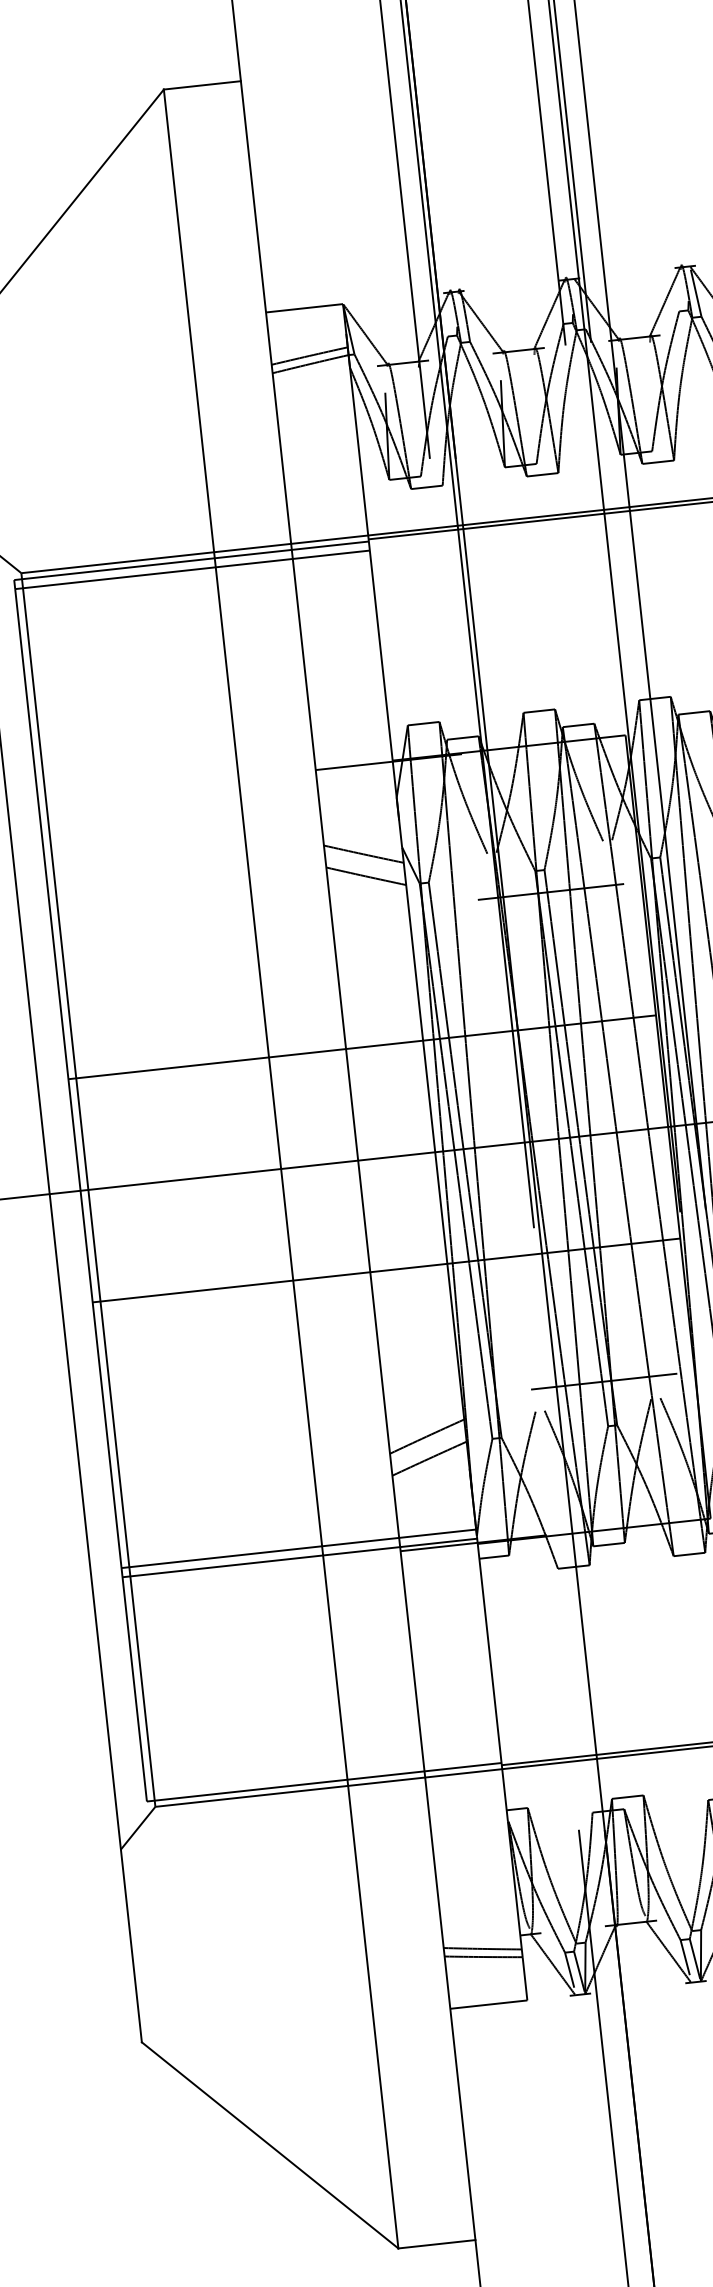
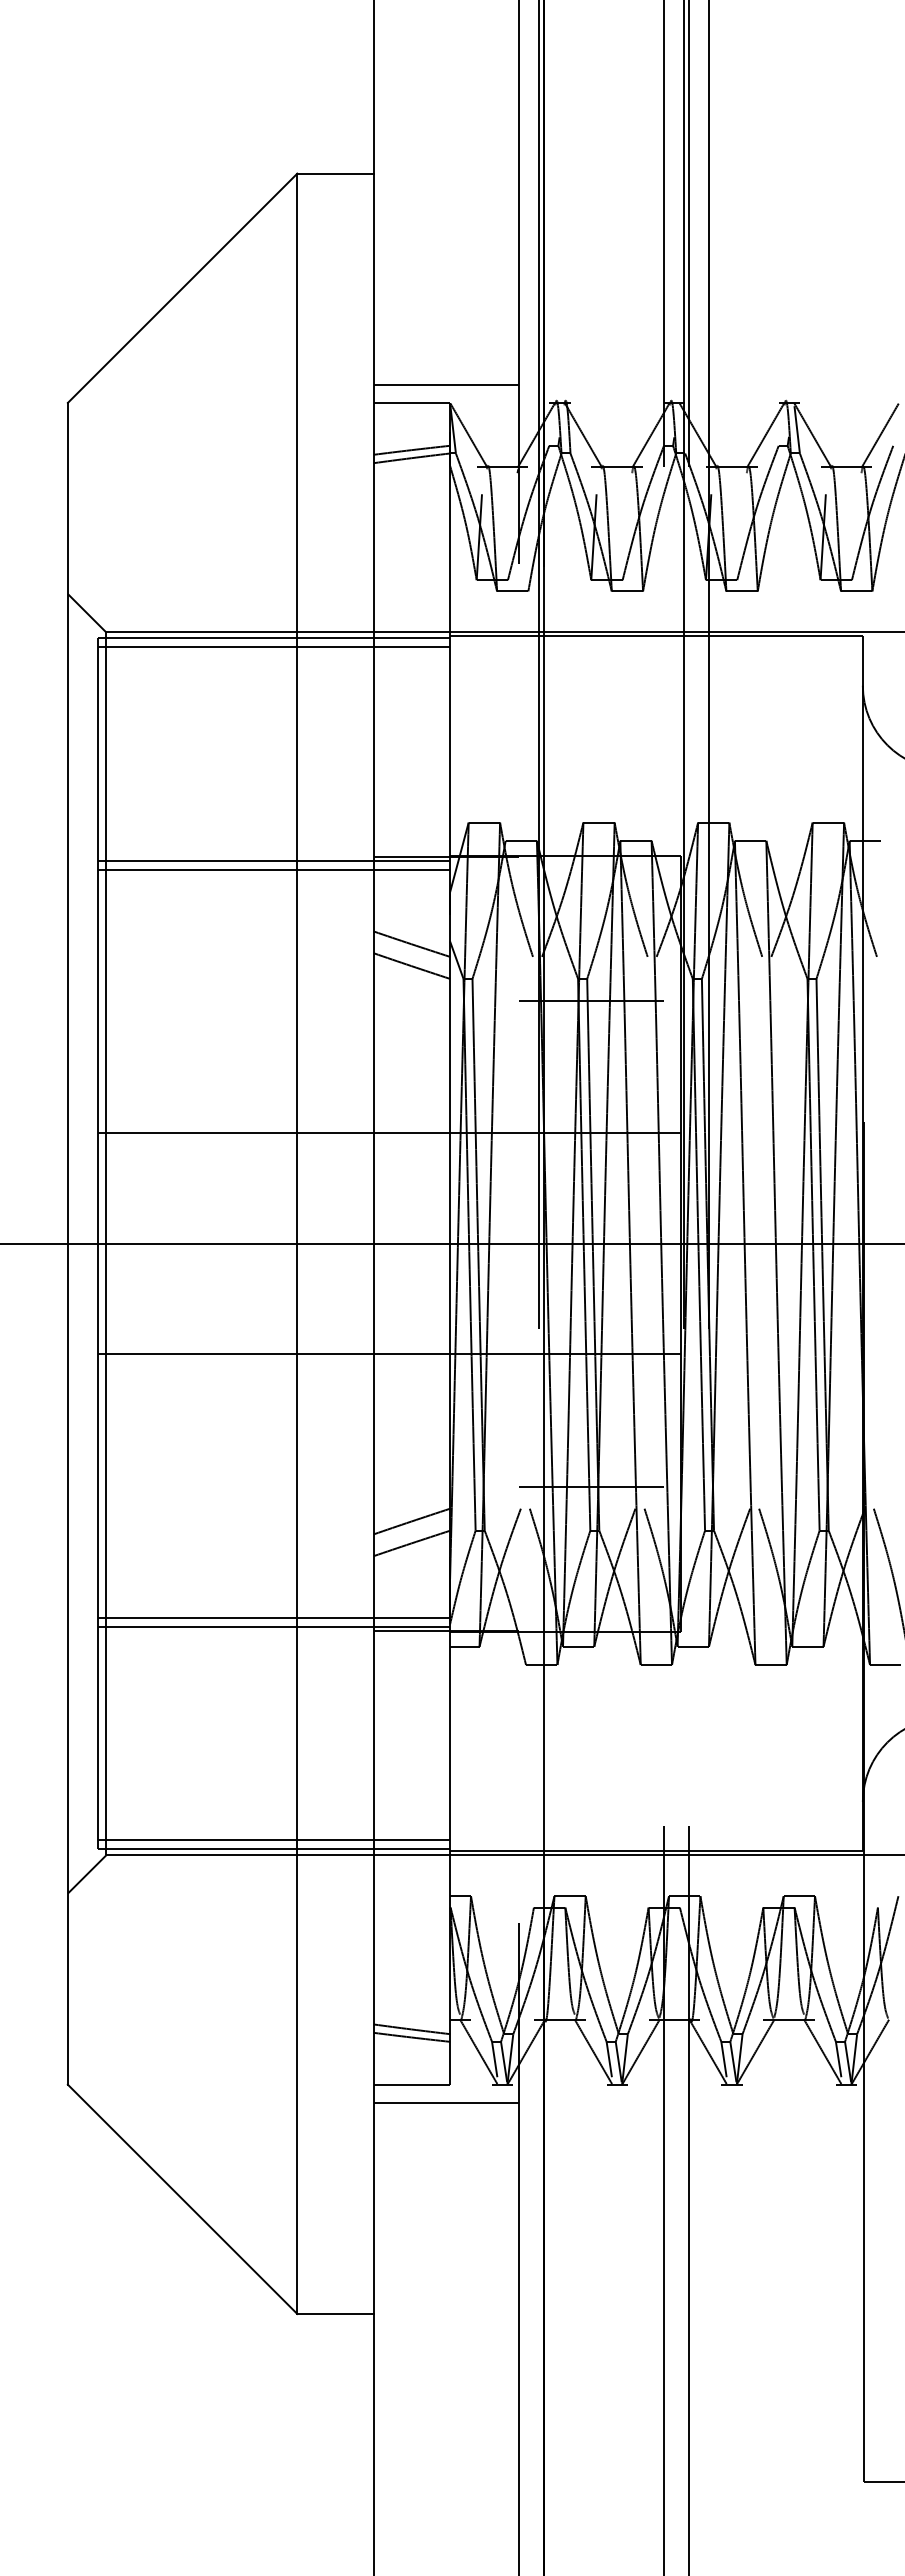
line: (336, 286) -> (445, 384), added
line: (216, 784) -> (274, 860), added
line: (217, 793) -> (274, 869), added
line: (323, 1773) -> (274, 1840), added
line: (524, 2019) -> (445, 2103), added

